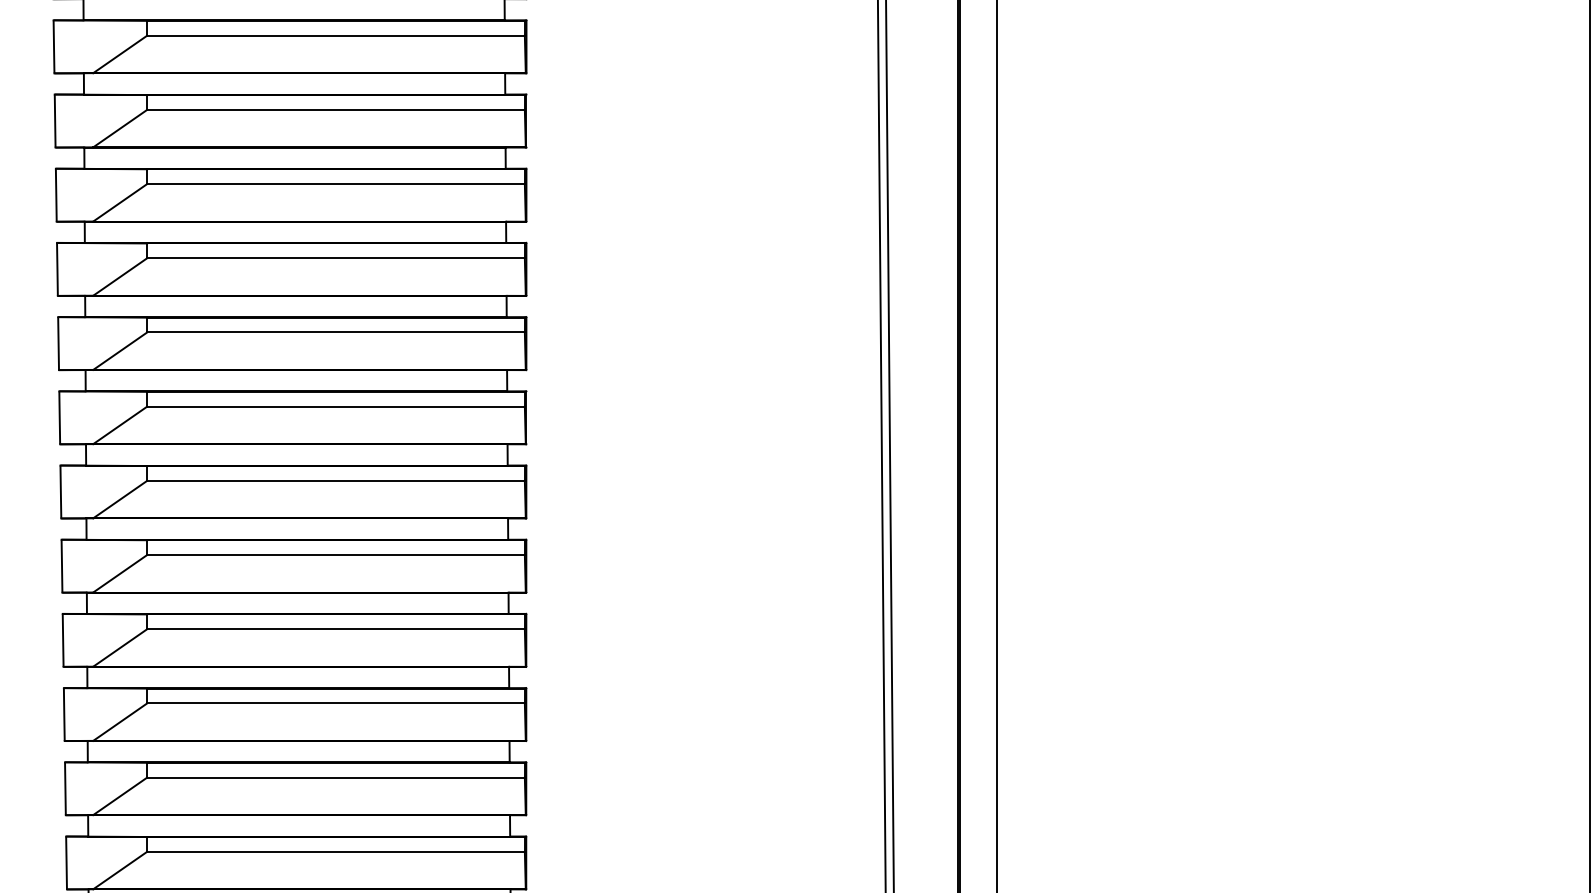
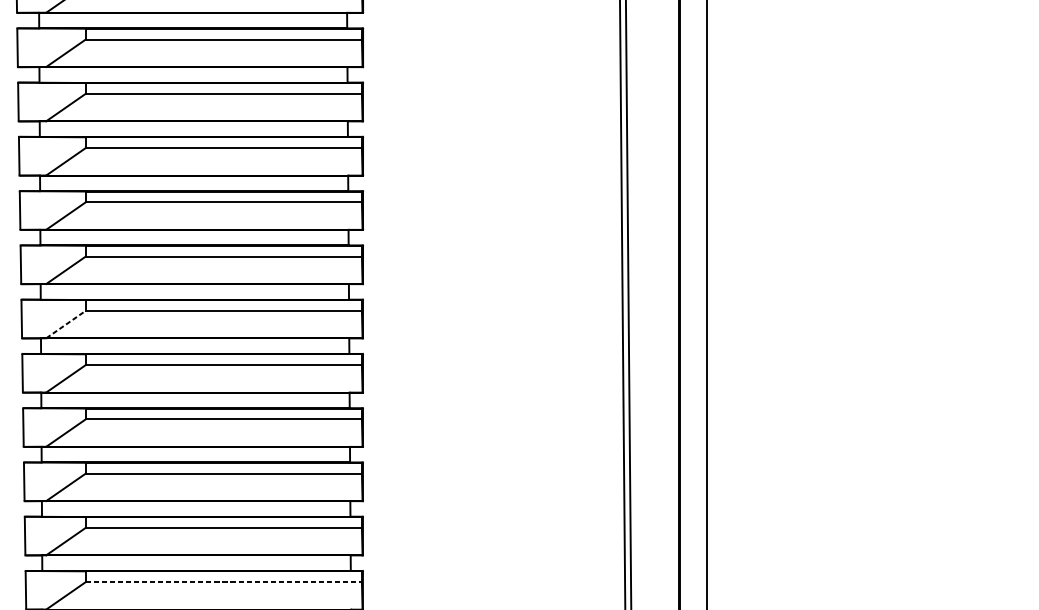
line: (120, 425) -> (66, 324), solid -> dashed
line: (336, 777) -> (224, 582), solid -> dashed

